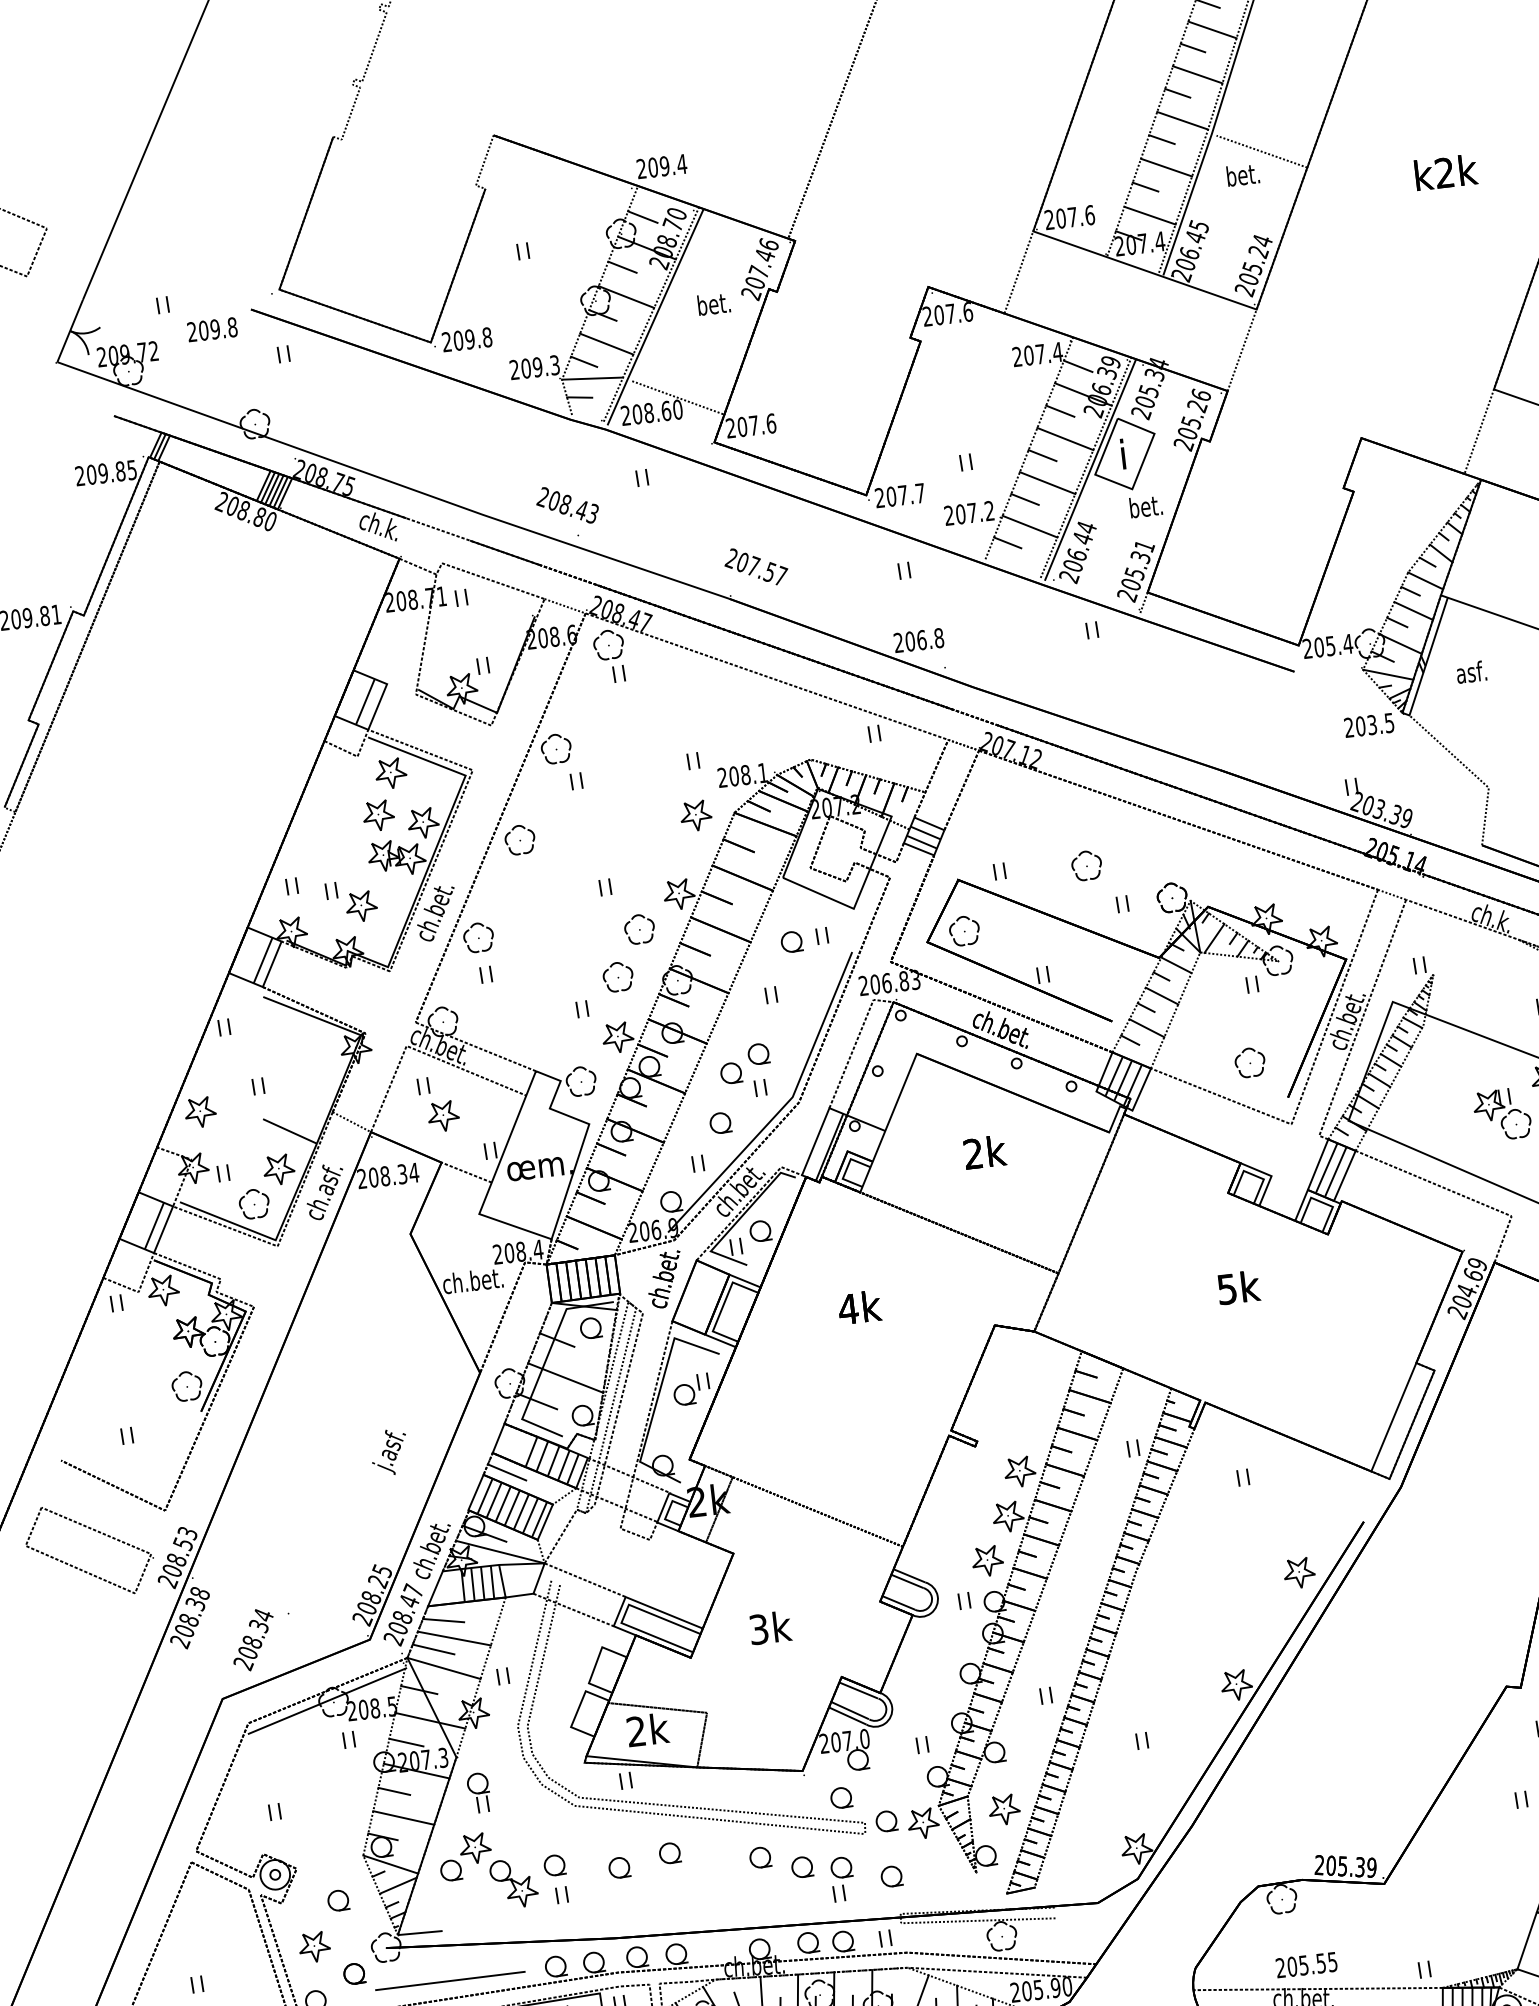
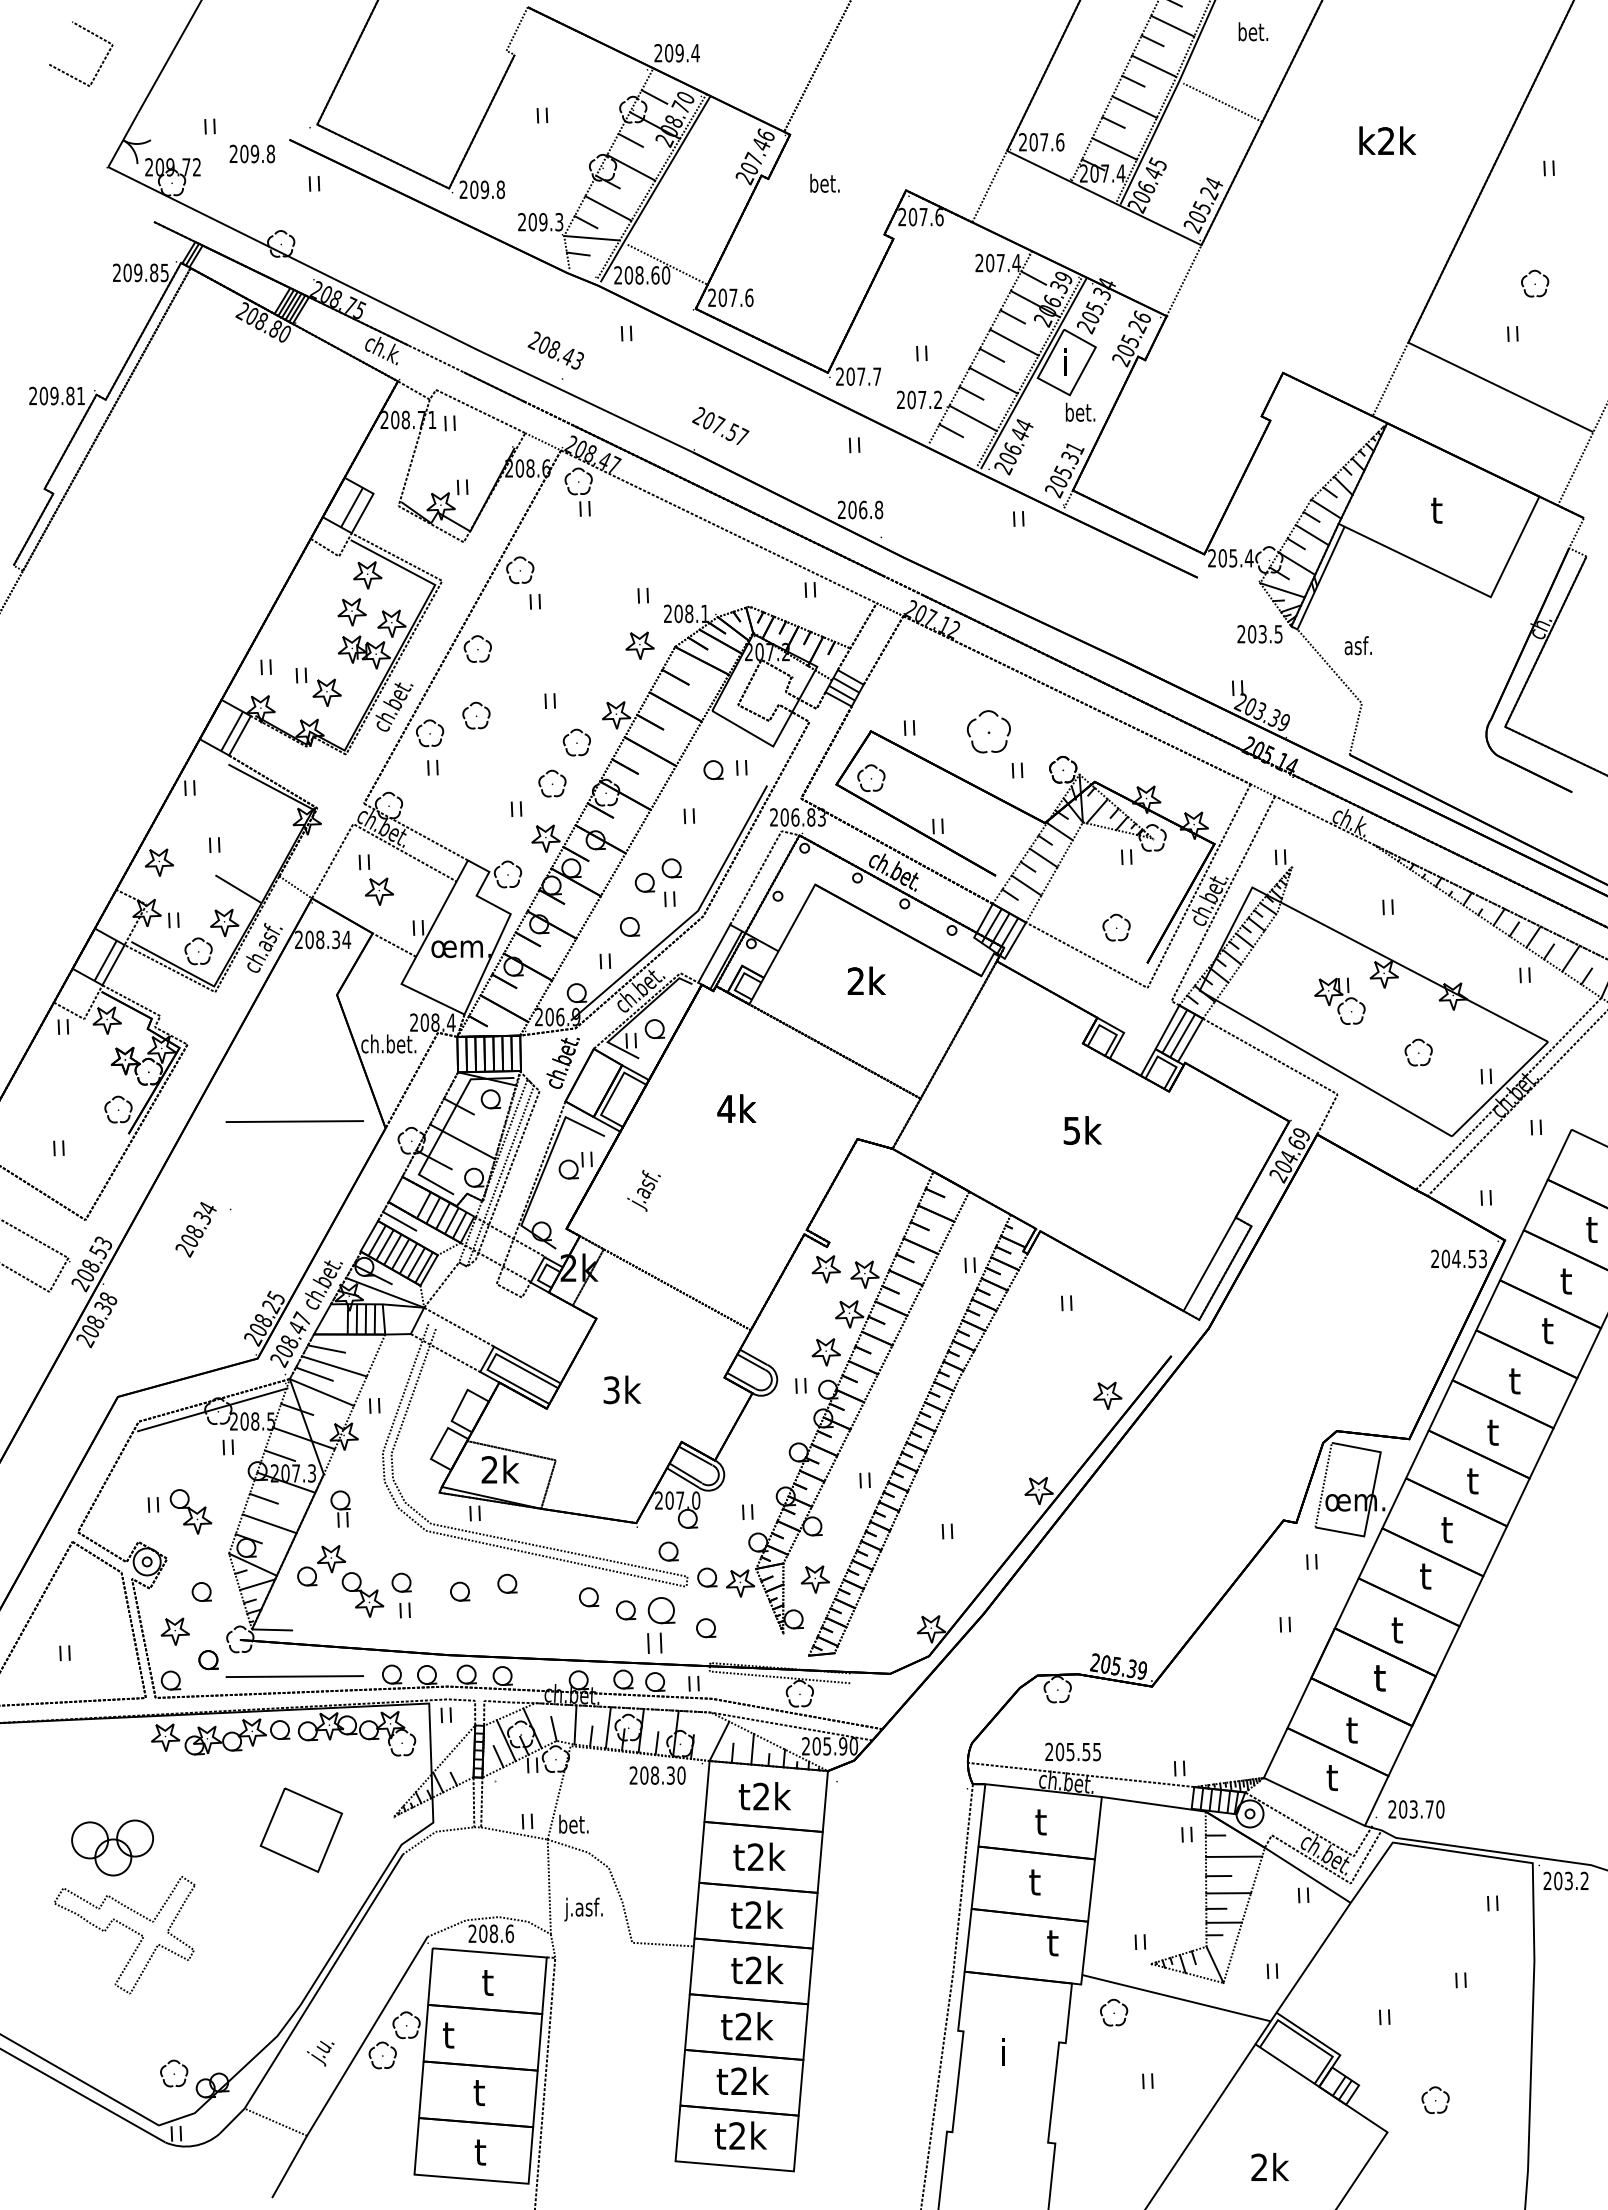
text: (1243, 174) -> (1253, 31), moved
text: (713, 303) -> (824, 182), moved
text: (1470, 672) -> (1357, 645), moved
part: (1087, 865) -> (989, 731), size x1.6
part: (527, 912) -> (476, 715), added
line: (380, 1377) -> (294, 1121), added
text: (388, 1452) -> (643, 1190), moved
part: (976, 1471) -> (825, 1269), added
text: (261, 1638) -> (203, 1229), moved
part: (316, 1814) -> (190, 1511), added
part: (842, 1879) -> (661, 1625), size x1.4

